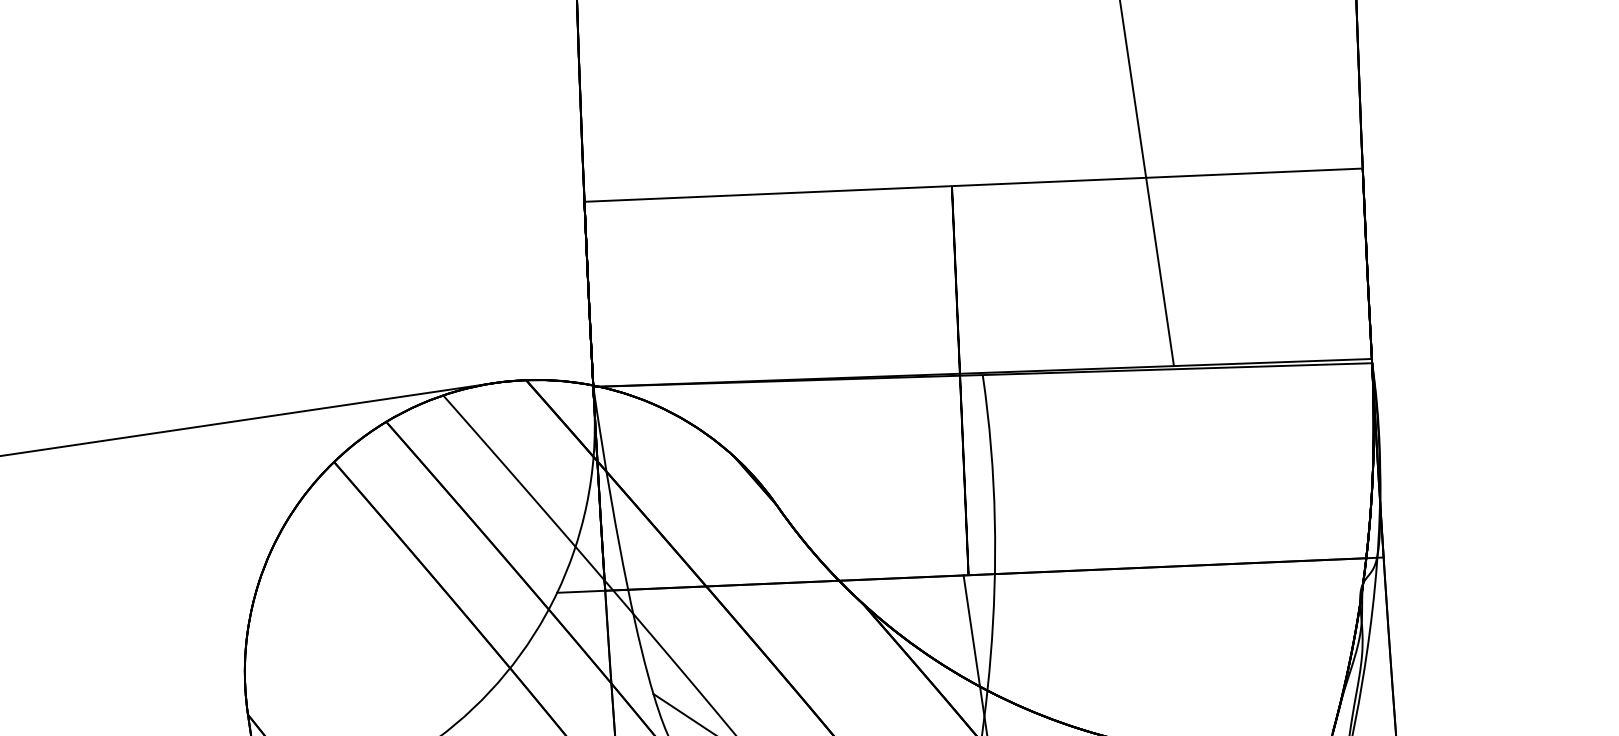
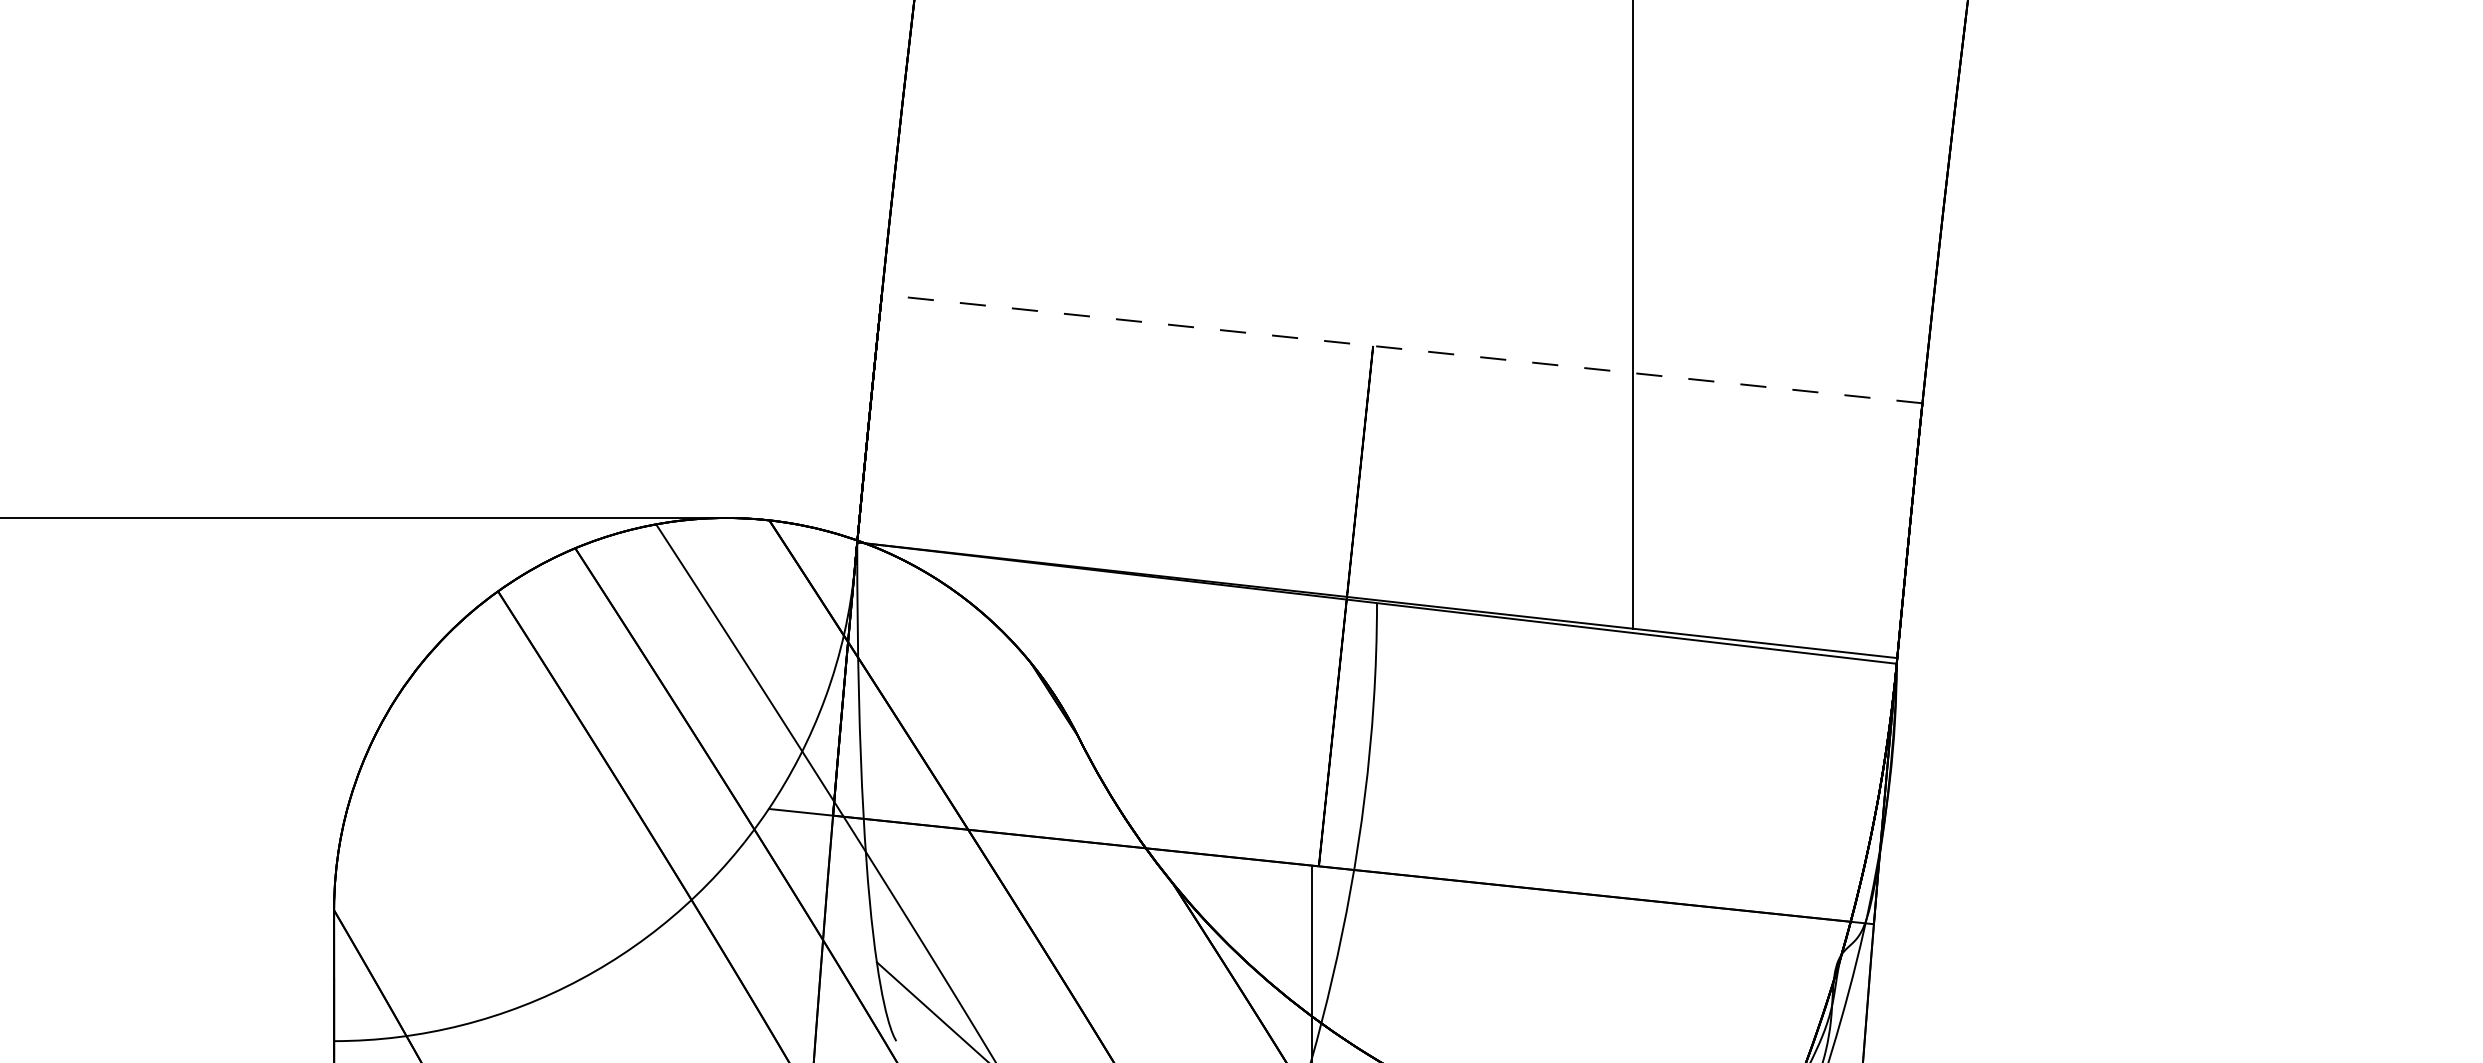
line: (973, 184) -> (1401, 348), solid -> dashed

